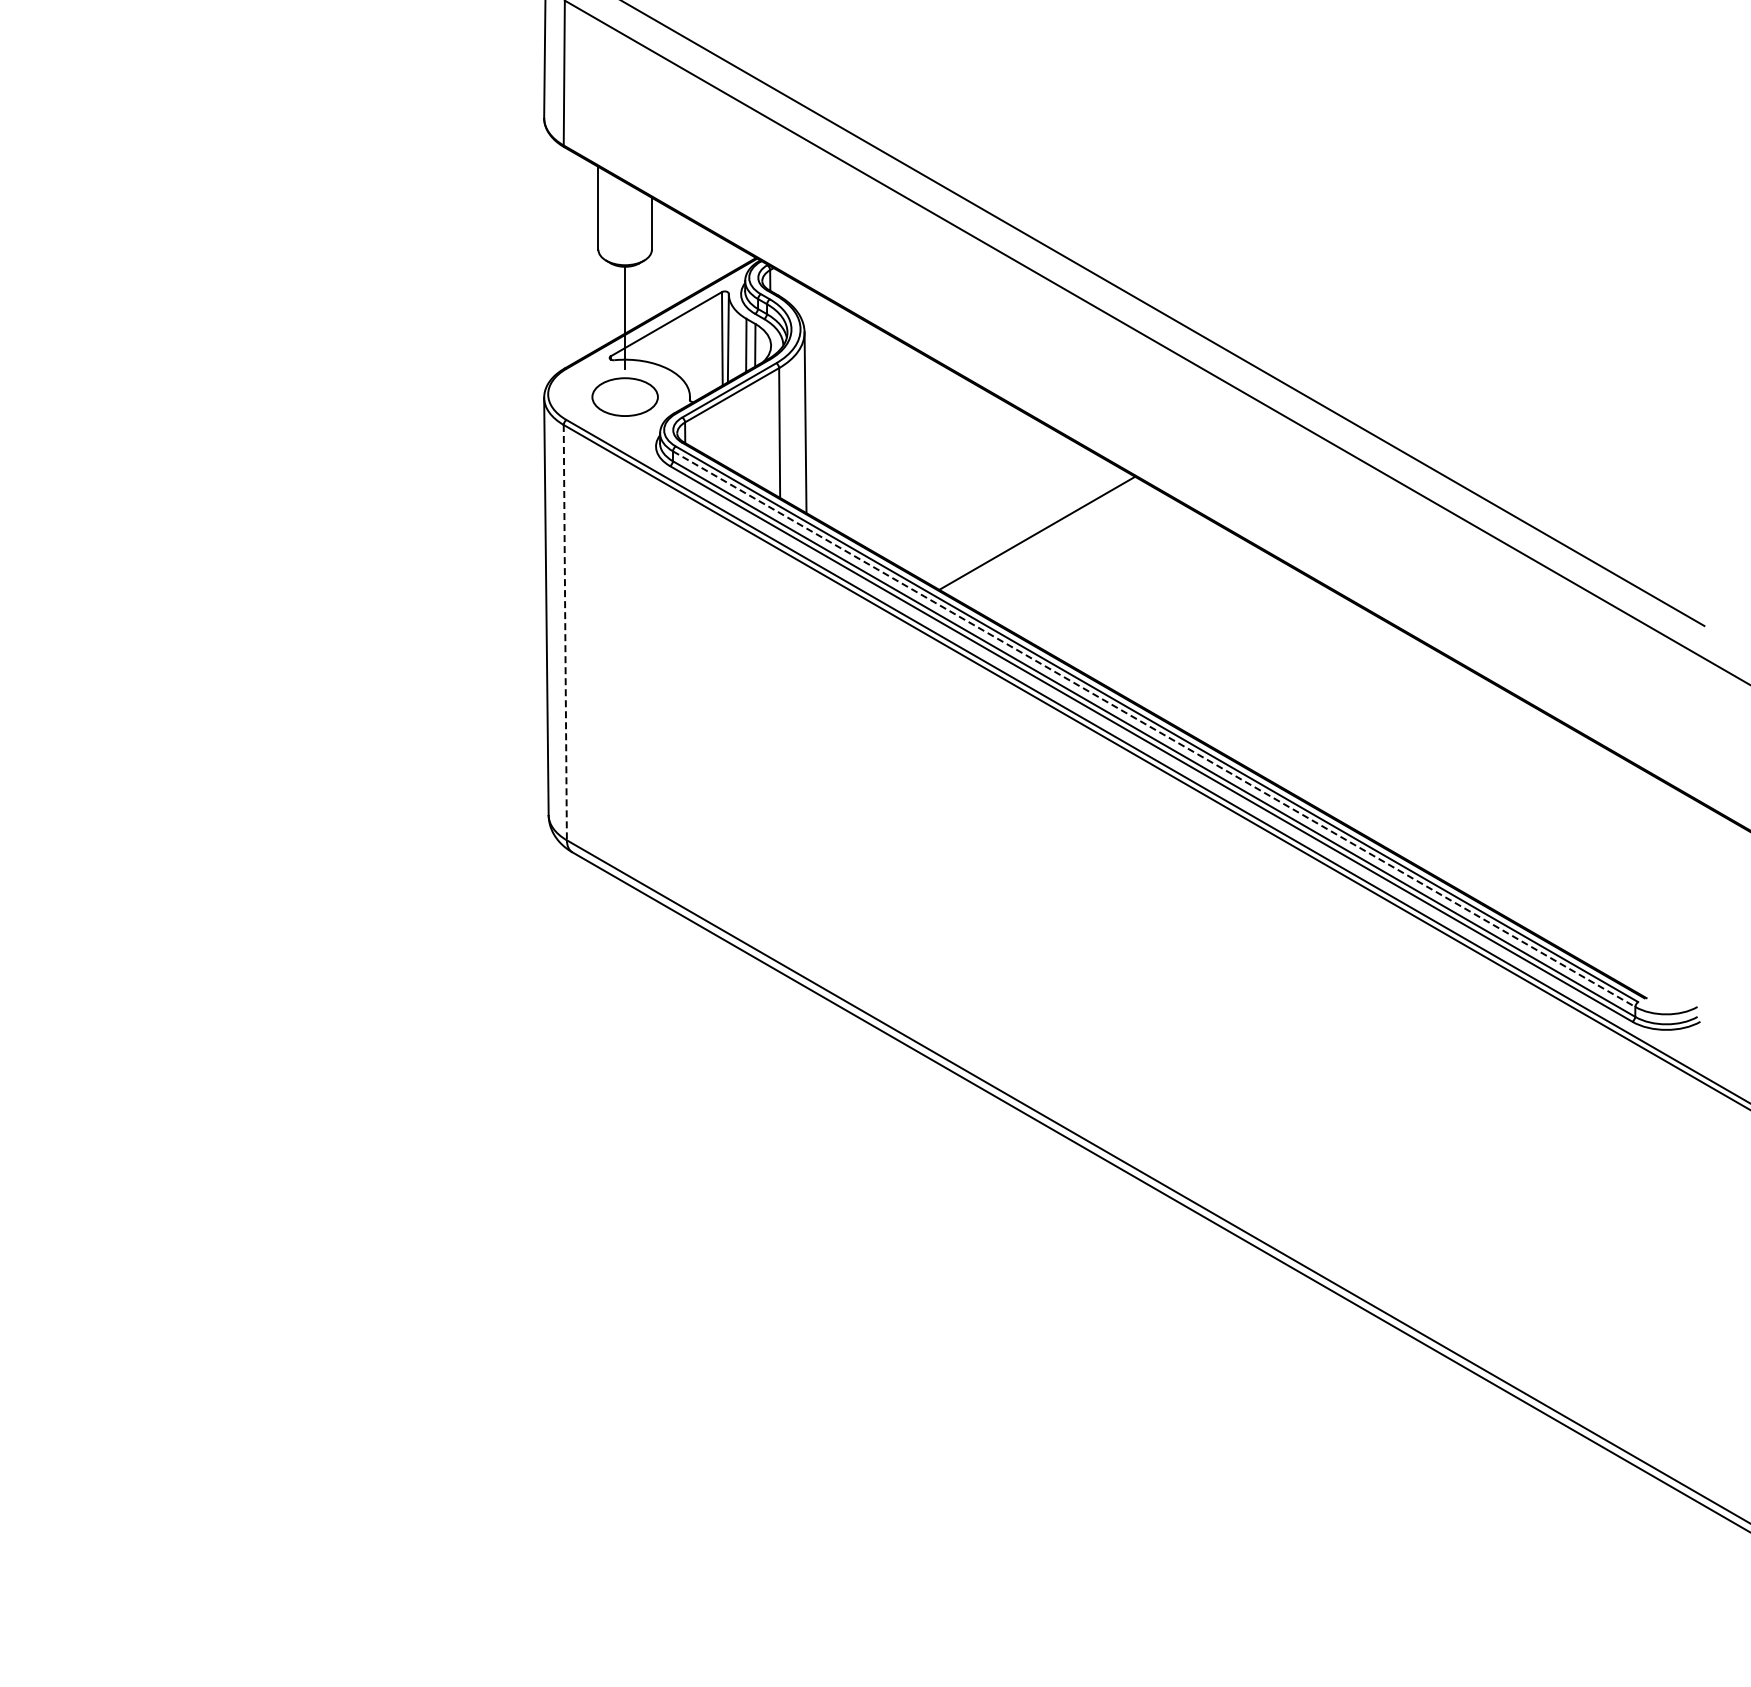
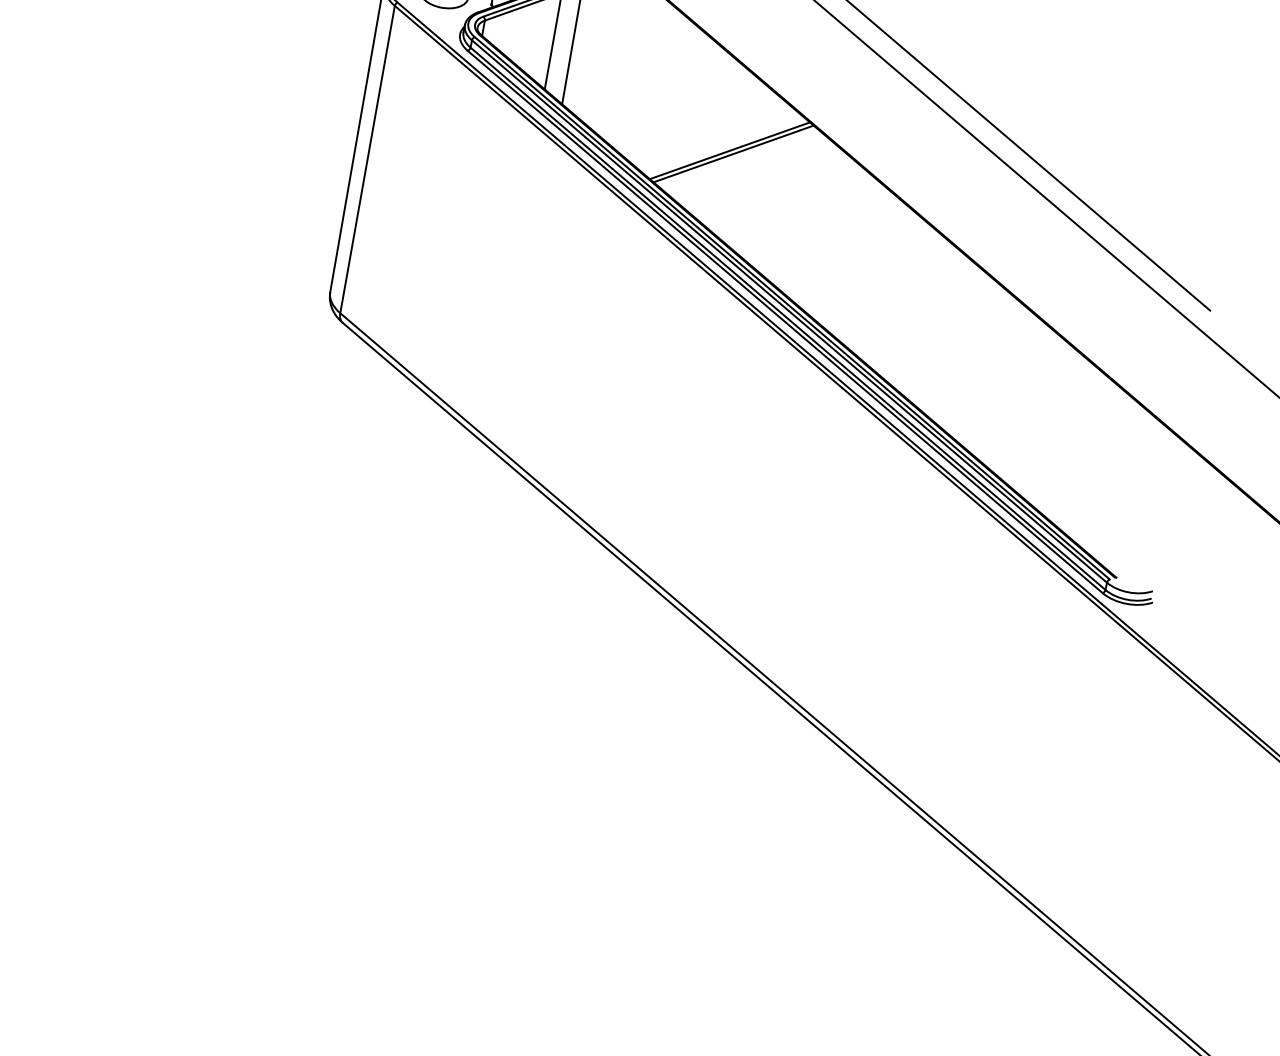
line: (1042, 536) -> (733, 153), added
line: (565, 632) -> (367, 159), dashed -> solid
line: (1154, 729) -> (789, 311), dashed -> solid

